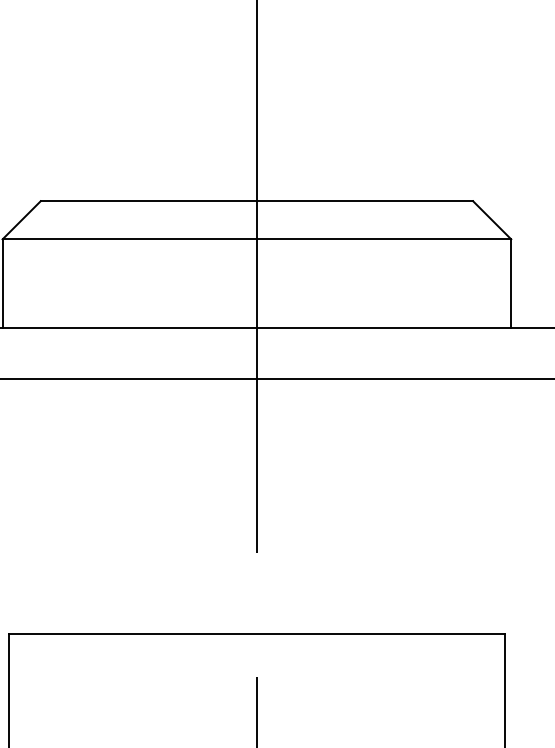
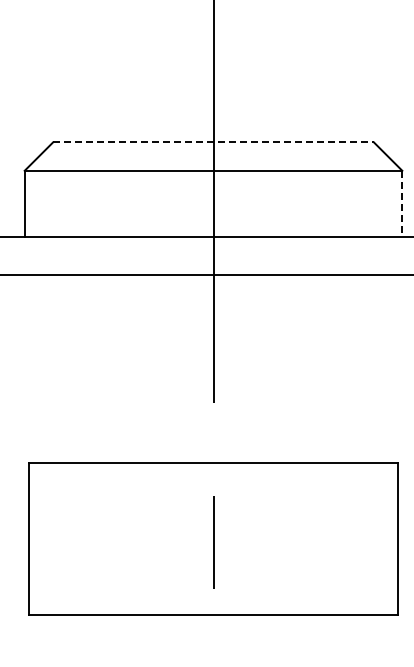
line: (258, 201) -> (214, 142), solid -> dashed
line: (511, 284) -> (402, 204), solid -> dashed

